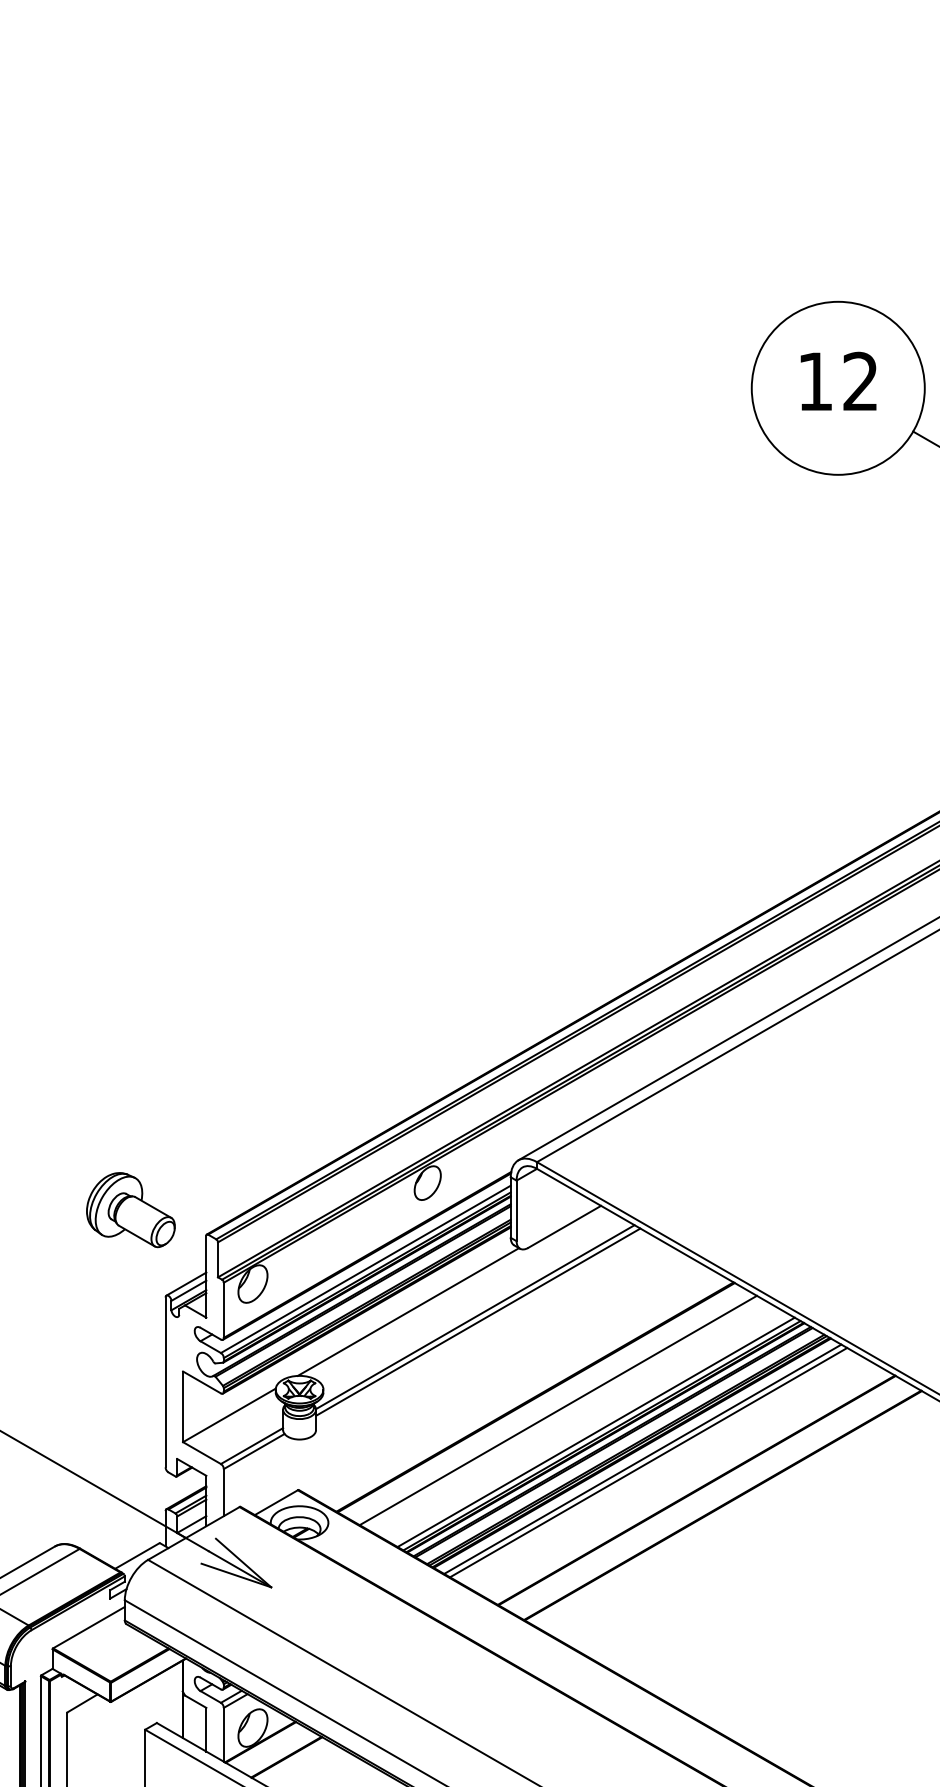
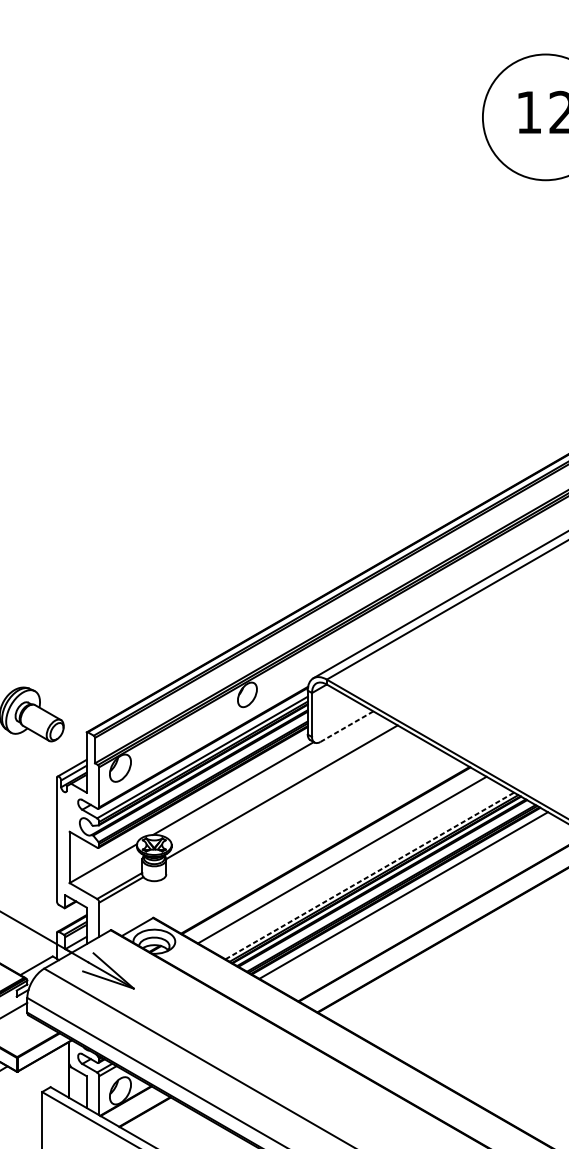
line: (565, 1226) -> (347, 726), solid -> dashed
line: (478, 1321) -> (284, 795), removed
line: (596, 1432) -> (370, 876), solid -> dashed
line: (648, 1462) -> (407, 897), removed

